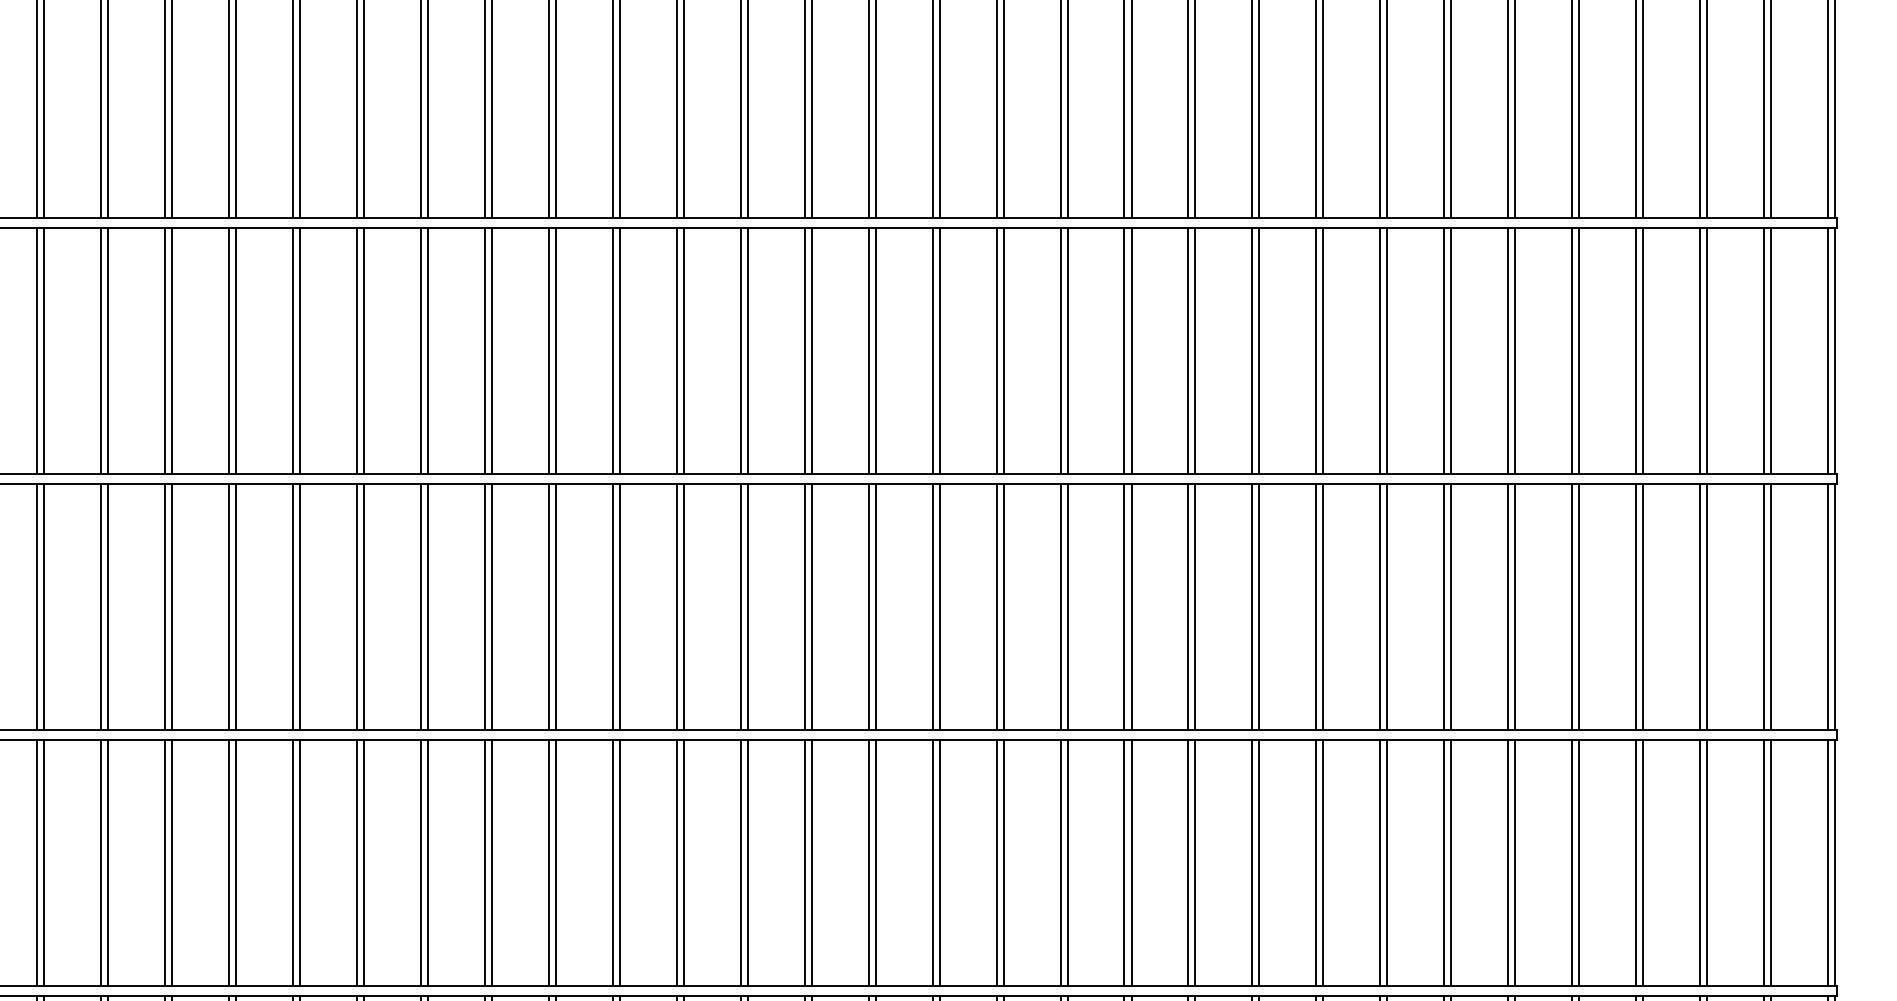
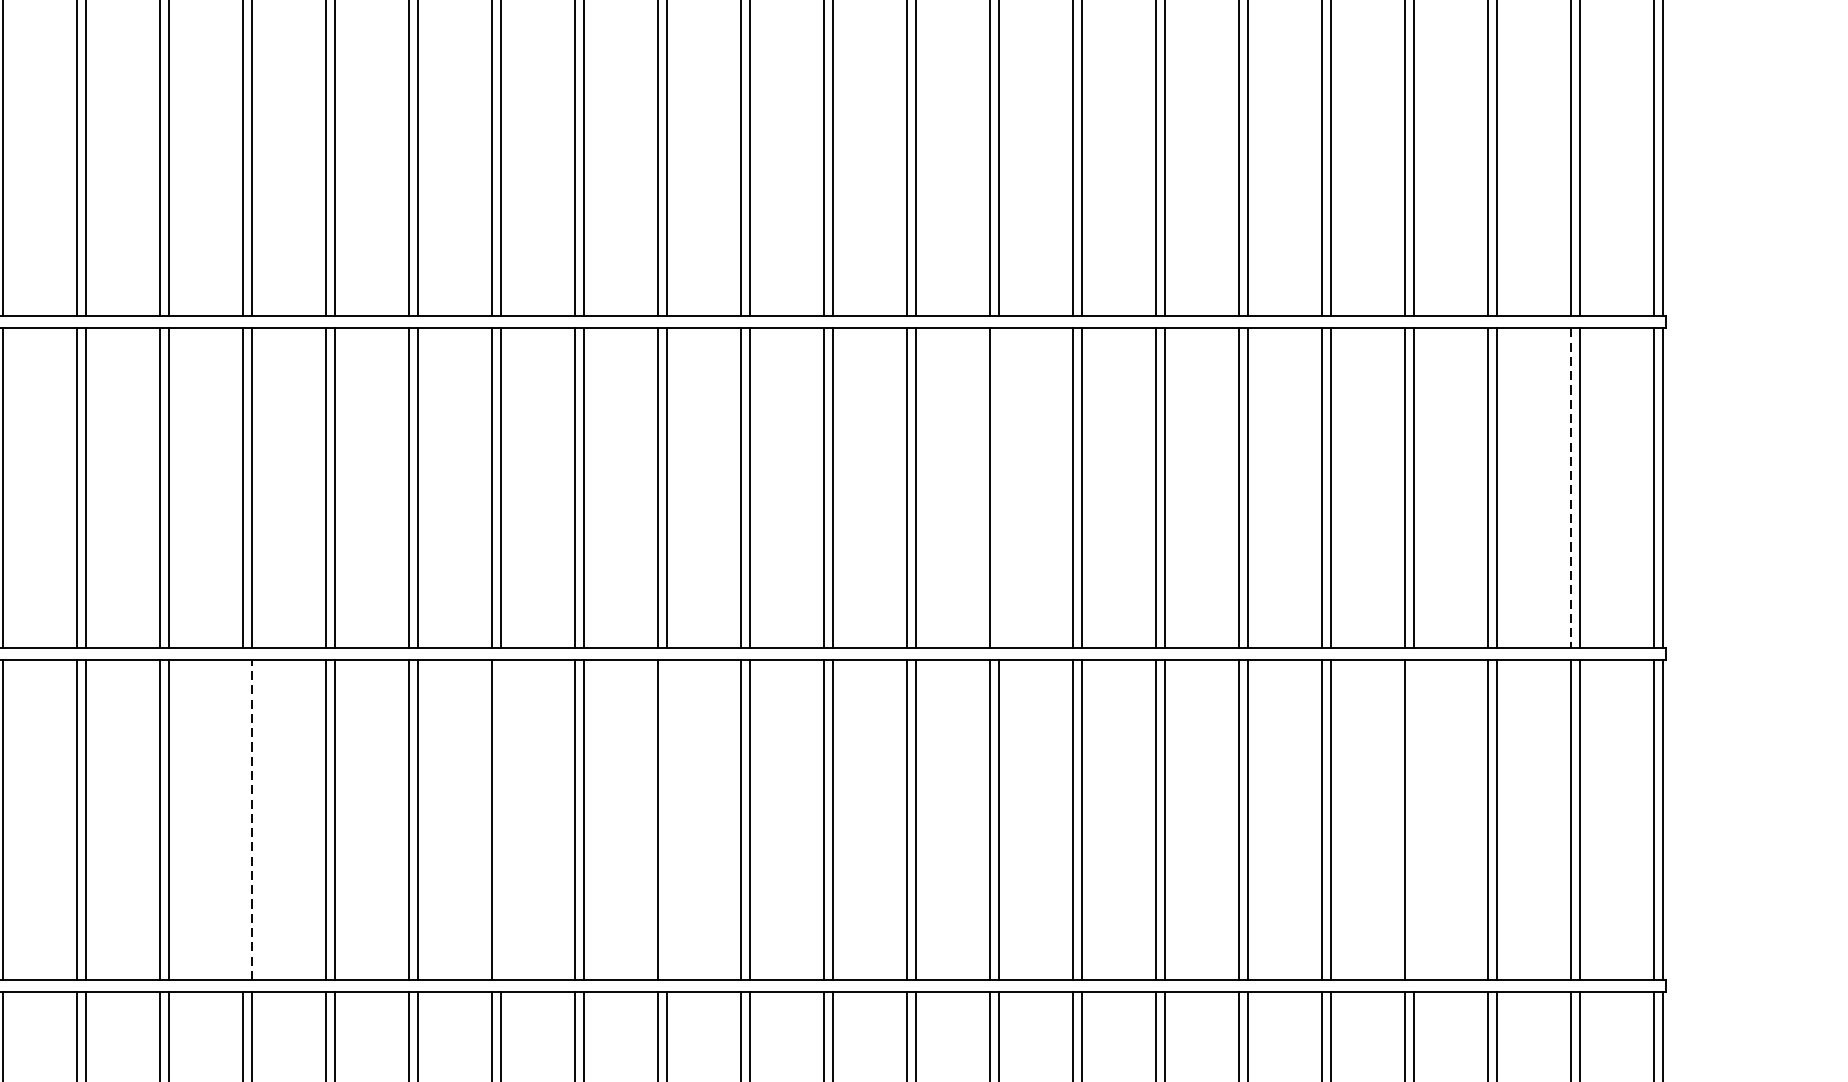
line: (1323, 606) -> (999, 487), removed
line: (1764, 607) -> (1571, 488), solid -> dashed
line: (740, 862) -> (242, 819), removed
line: (747, 862) -> (251, 819), solid -> dashed
line: (939, 862) -> (501, 819), removed
line: (1067, 862) -> (667, 819), removed
line: (1643, 862) -> (1414, 819), removed

